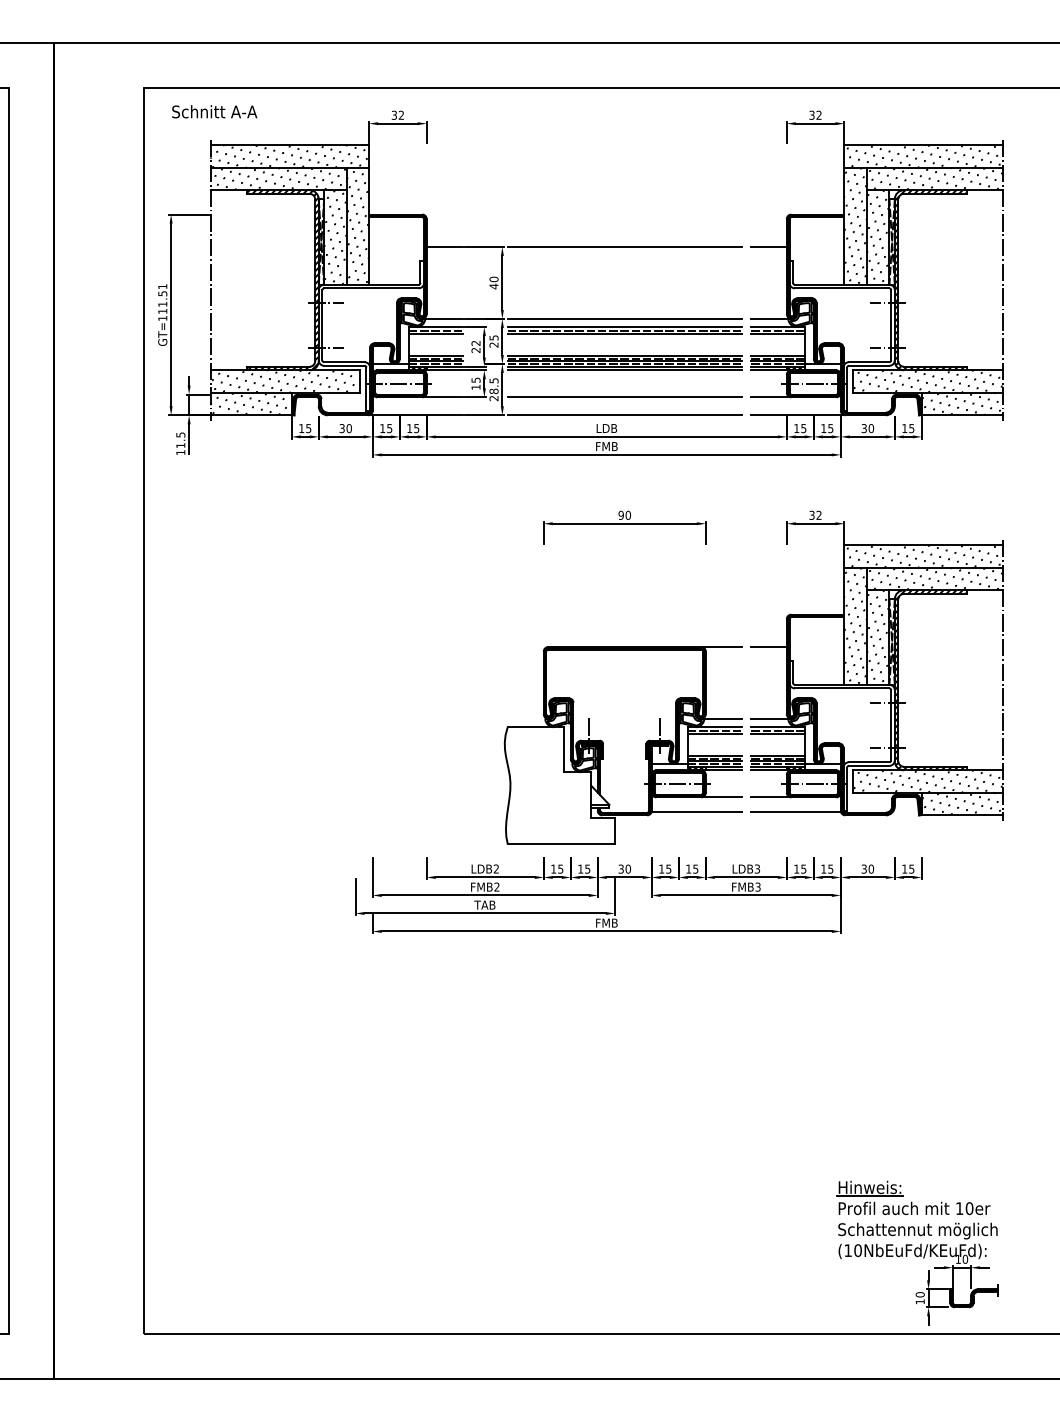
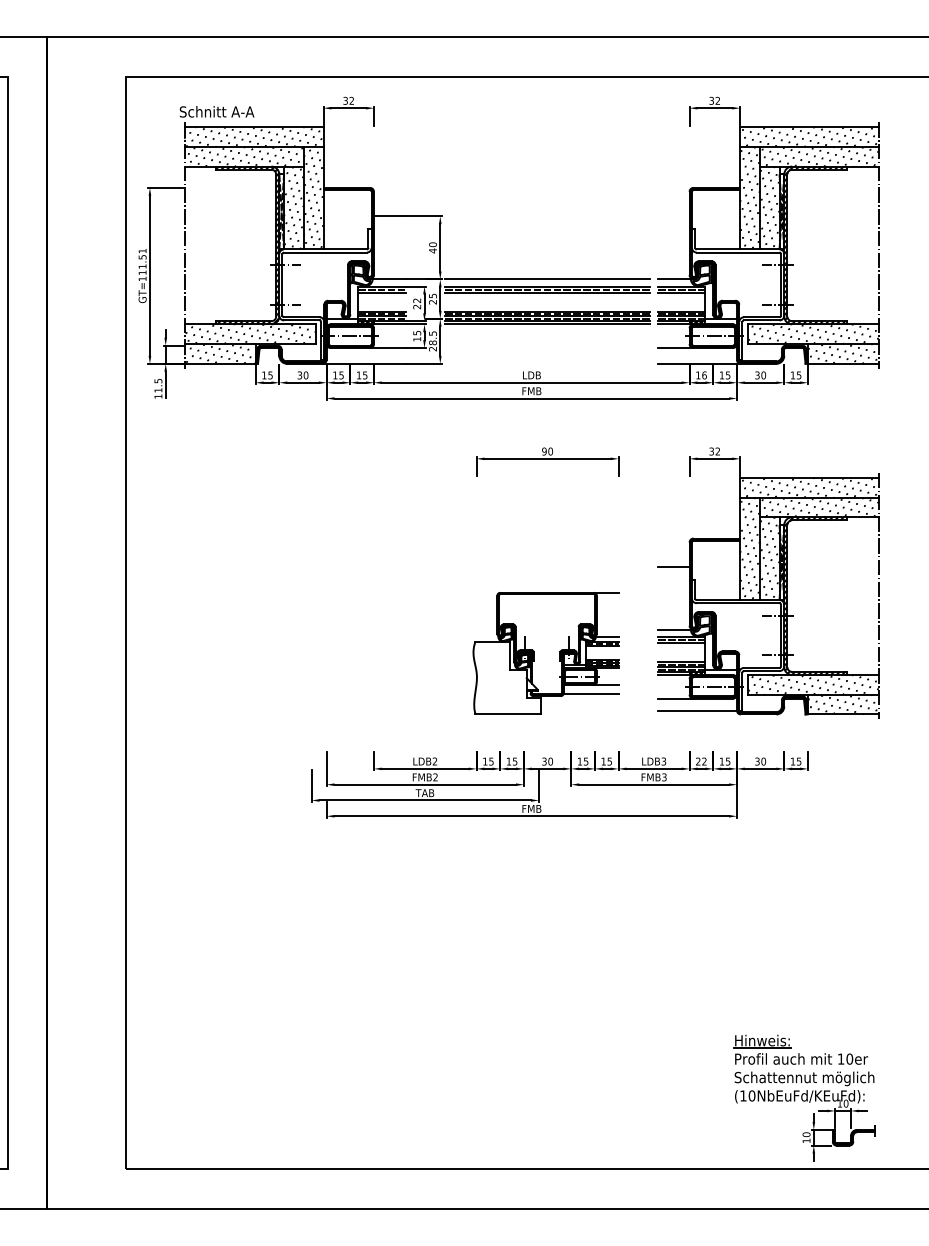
text: (214, 111) -> (216, 111), moved
line: (624, 246) -> (547, 215), removed
line: (768, 246) -> (673, 215), removed
line: (624, 397) -> (547, 348), removed
line: (624, 415) -> (547, 363), removed
text: (803, 428) -> (704, 375), 15 -> 16
part: (622, 745) -> (545, 653), size x0.7
text: (800, 868) -> (701, 761), 15 -> 22

